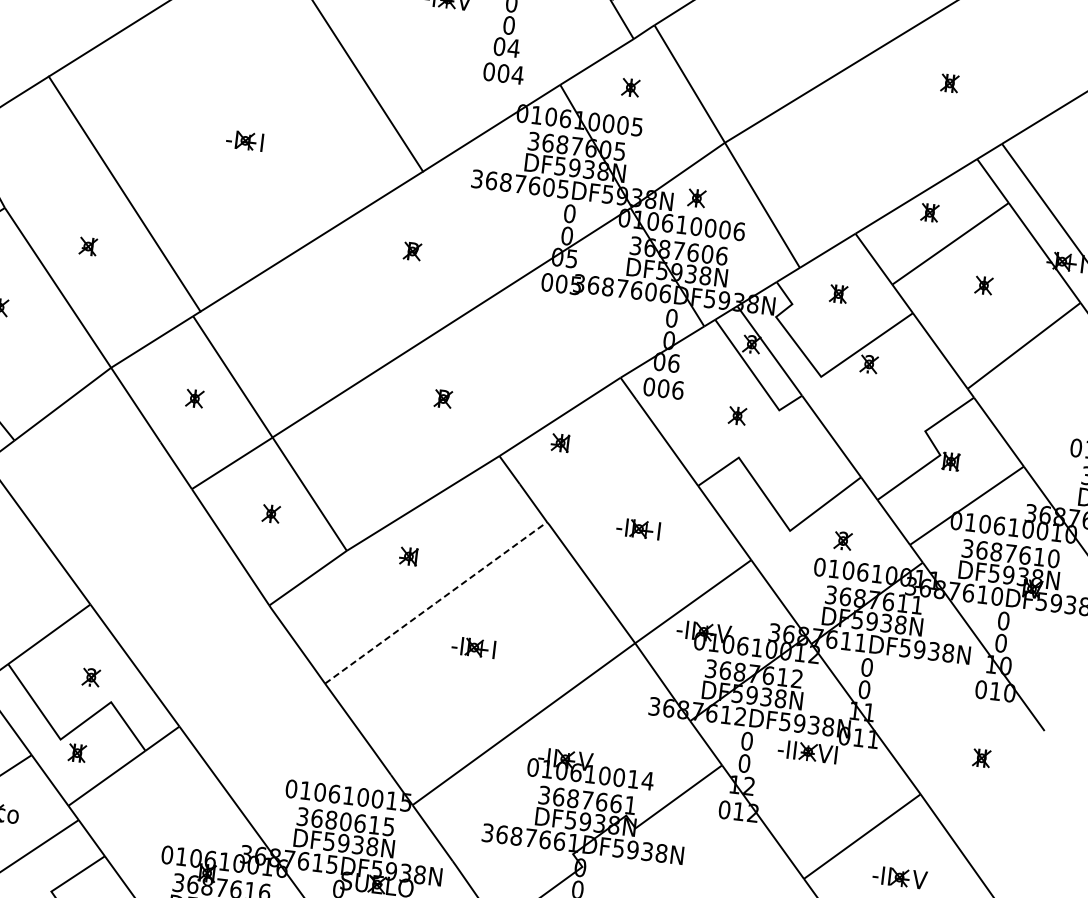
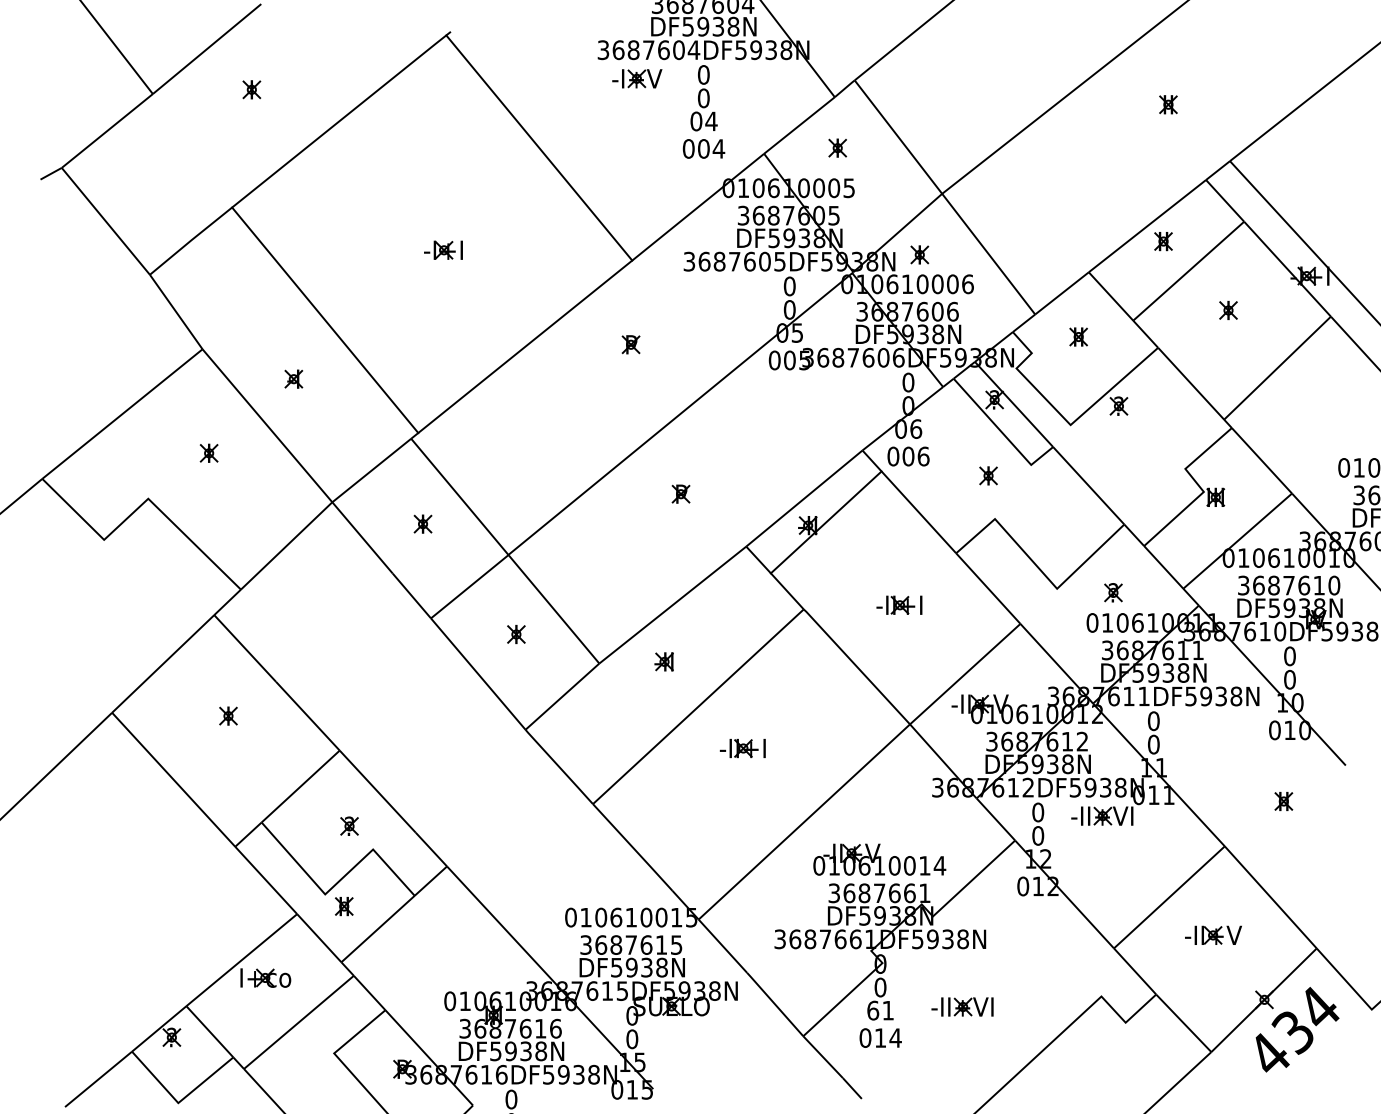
line: (577, 442) -> (825, 522), added
line: (436, 602) -> (698, 706), dashed -> solid
text: (346, 821) -> (631, 944), 3680615 -> 3687615

